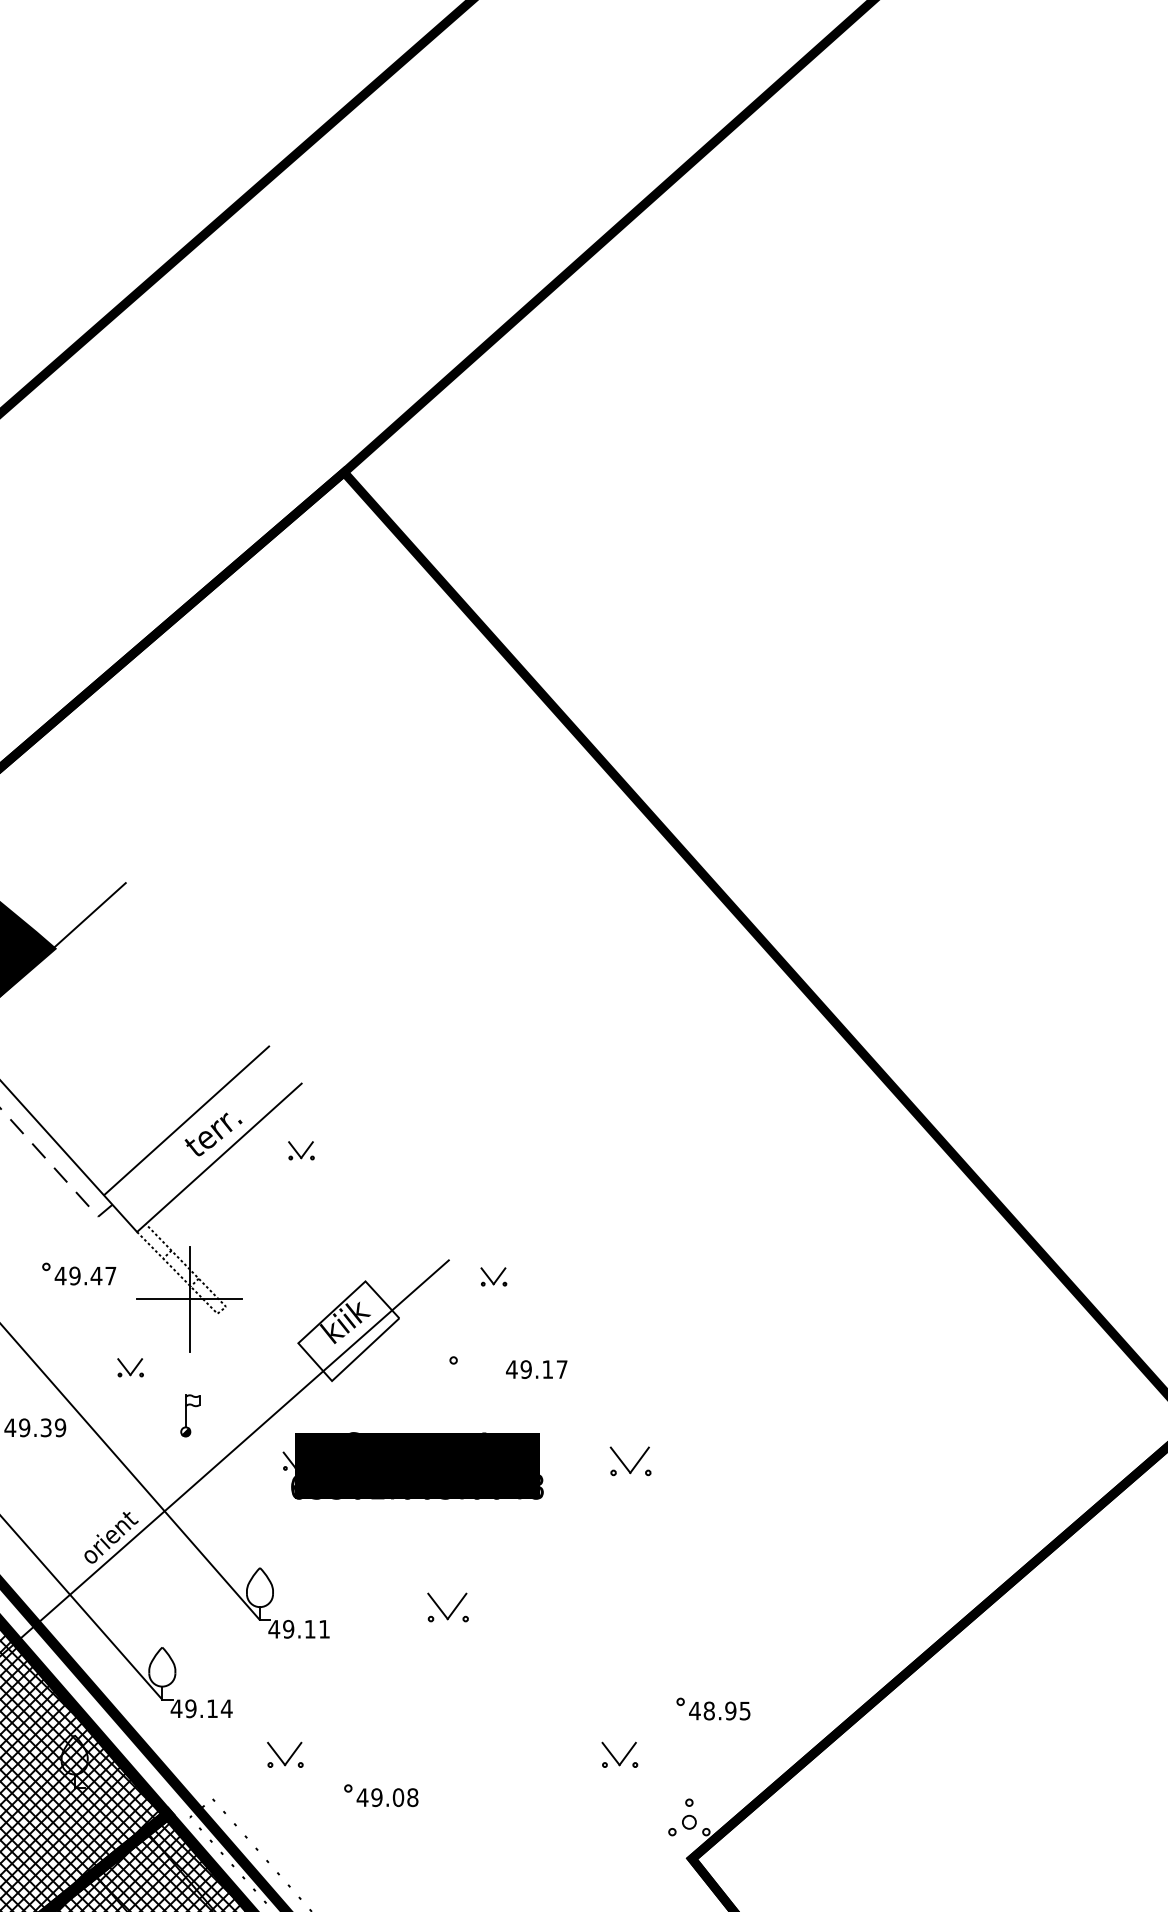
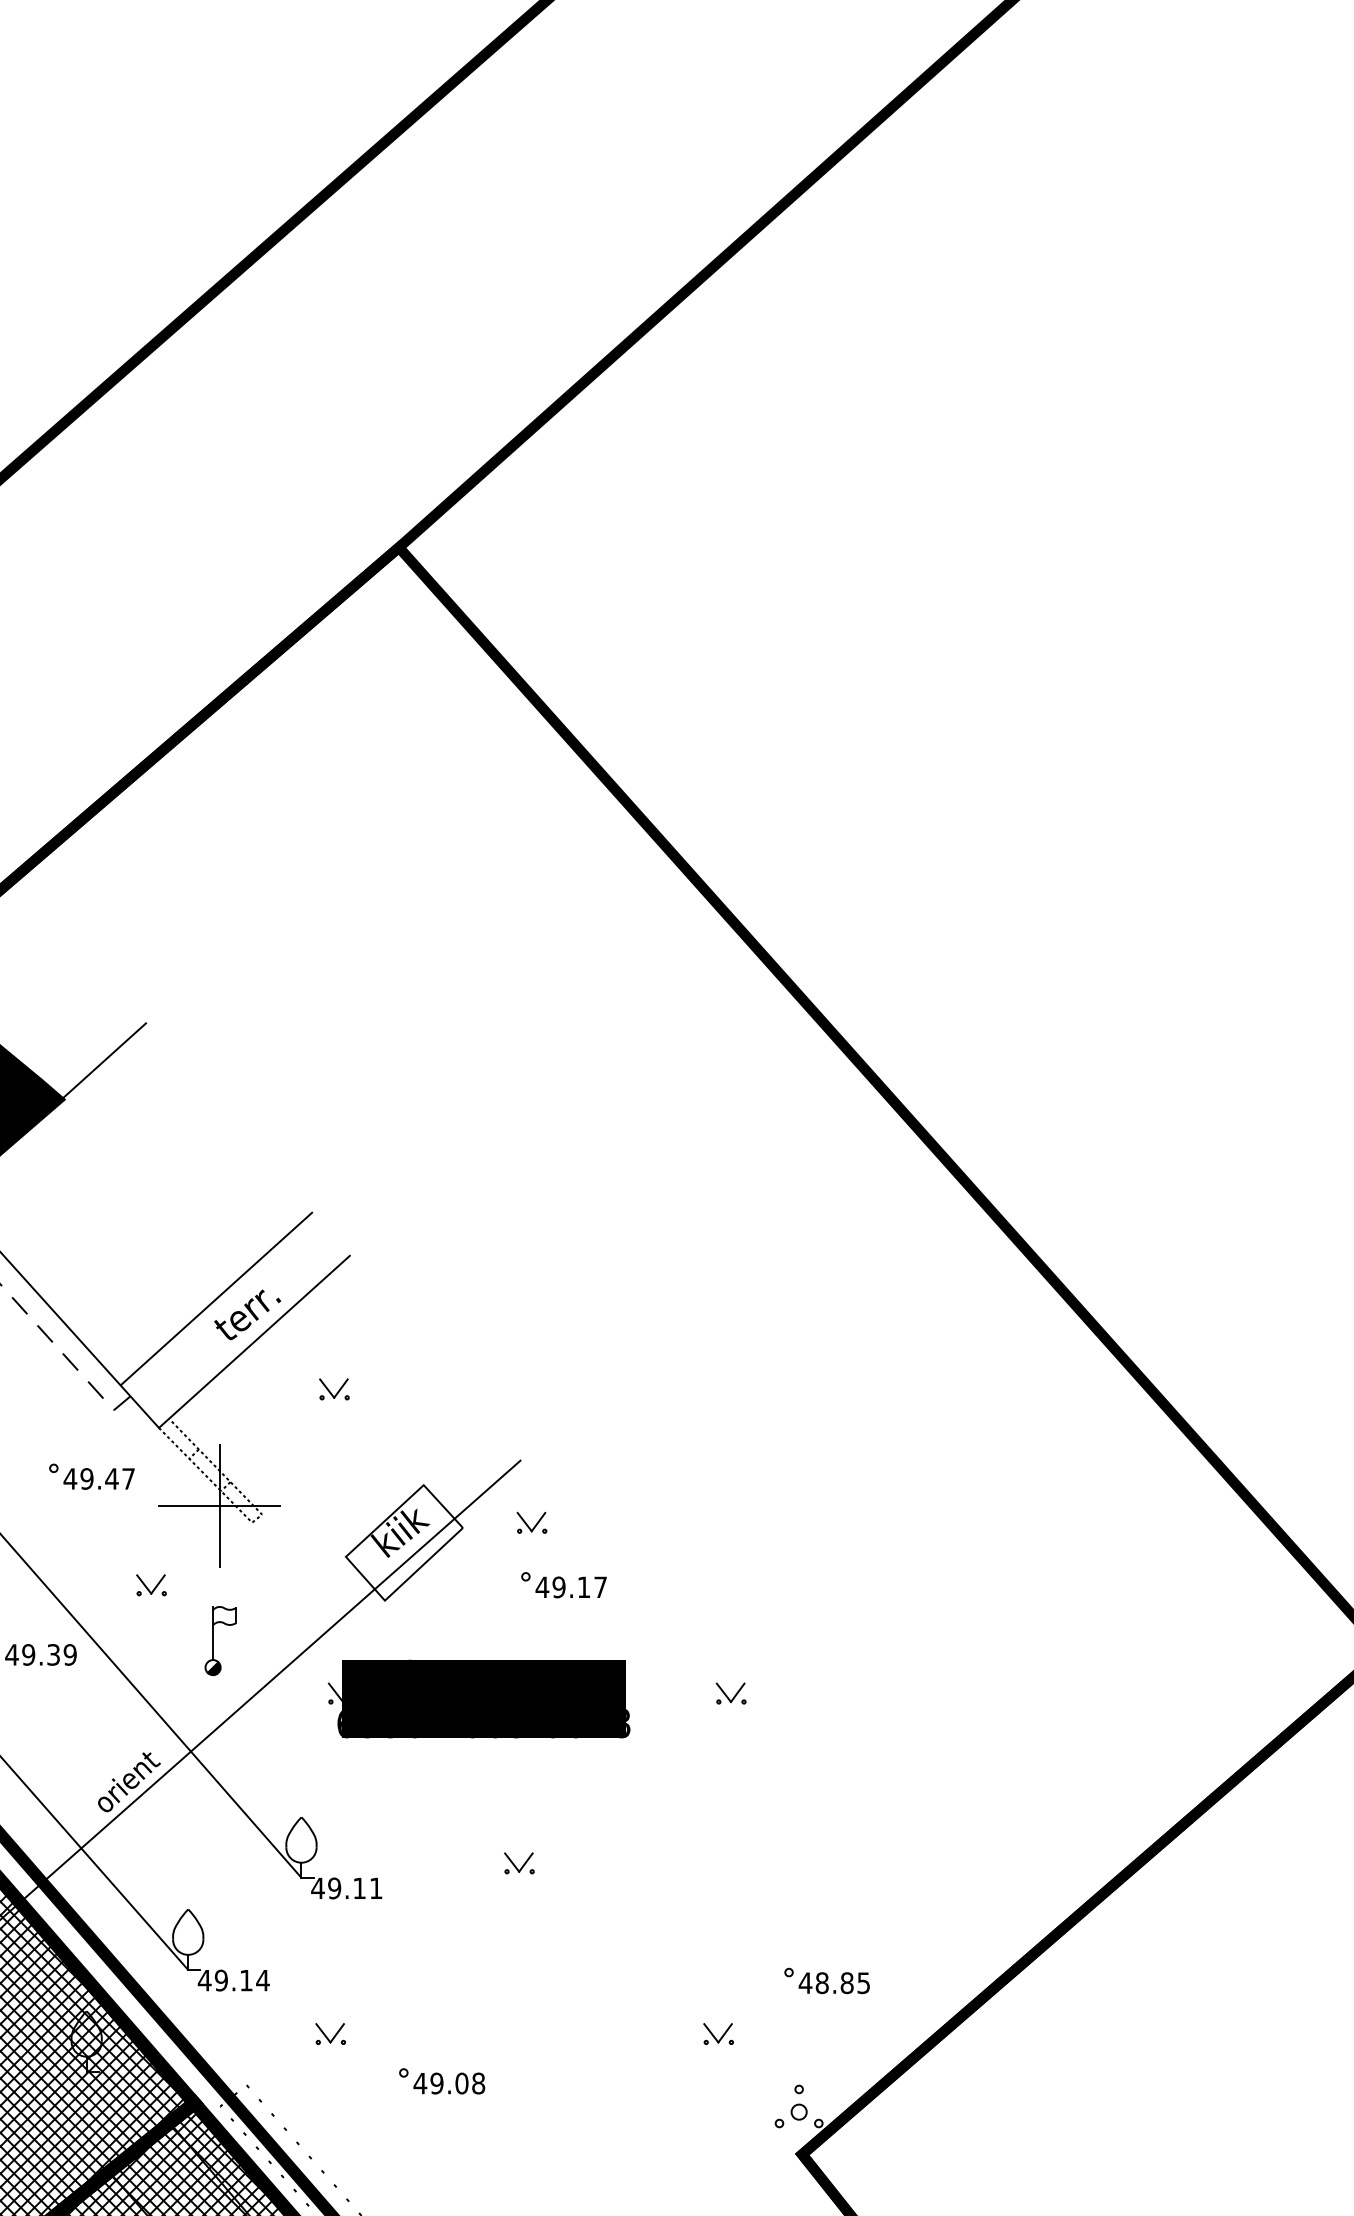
part: (301, 1150) -> (334, 1389), moved
part: (493, 1276) -> (531, 1522), moved
text: (536, 1369) -> (570, 1587), moved
part: (190, 1415) -> (220, 1640), size x1.43
part: (630, 1460) -> (730, 1692), size x0.62
part: (447, 1607) -> (518, 1863), size x0.62
text: (730, 1710) -> (846, 1982), 48.95 -> 48.85
part: (284, 1754) -> (329, 2033), size x0.71
part: (619, 1754) -> (718, 2033), size x0.71

